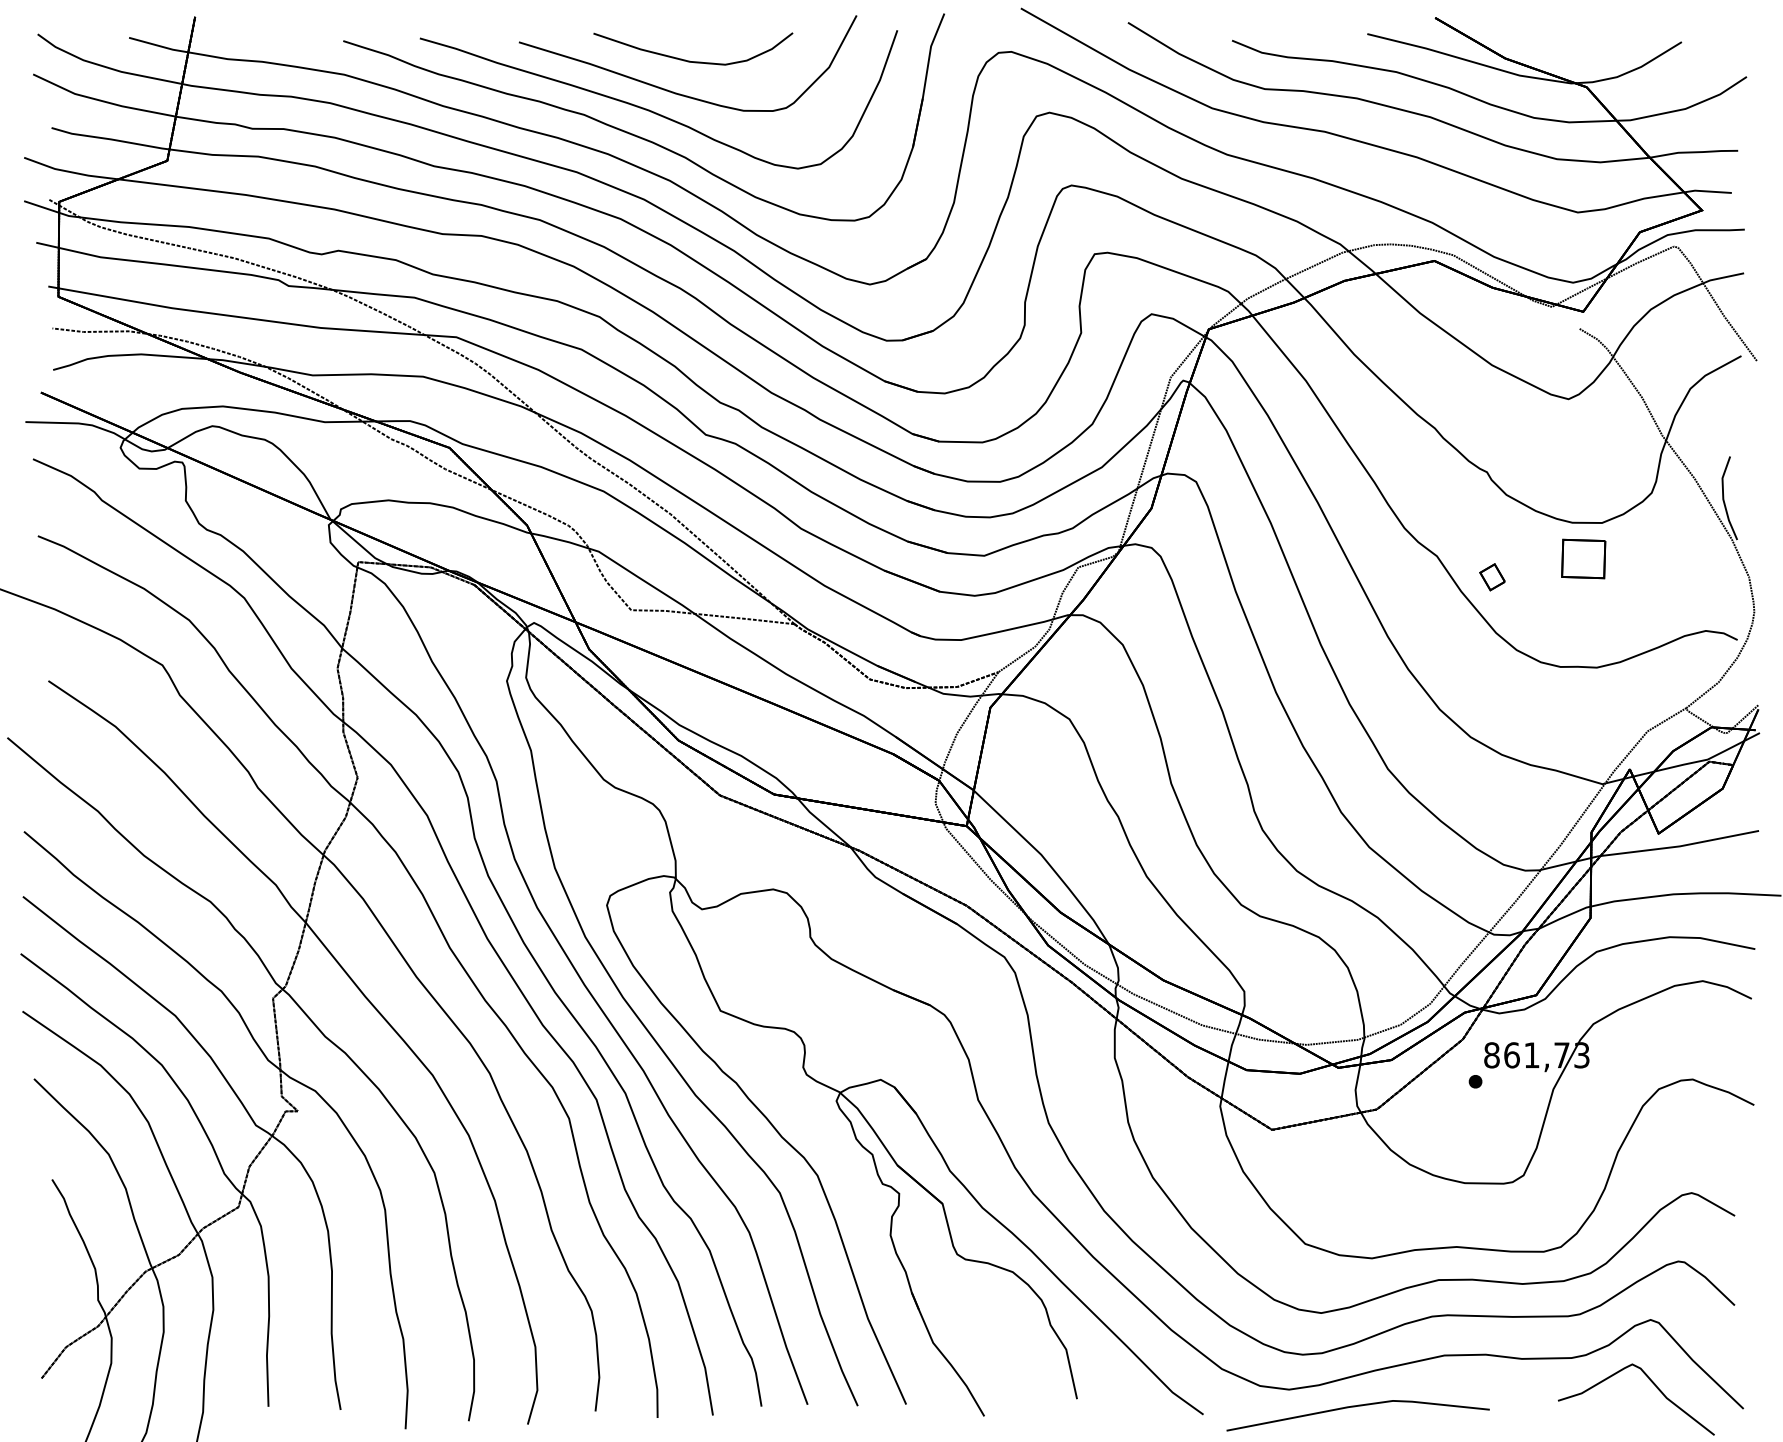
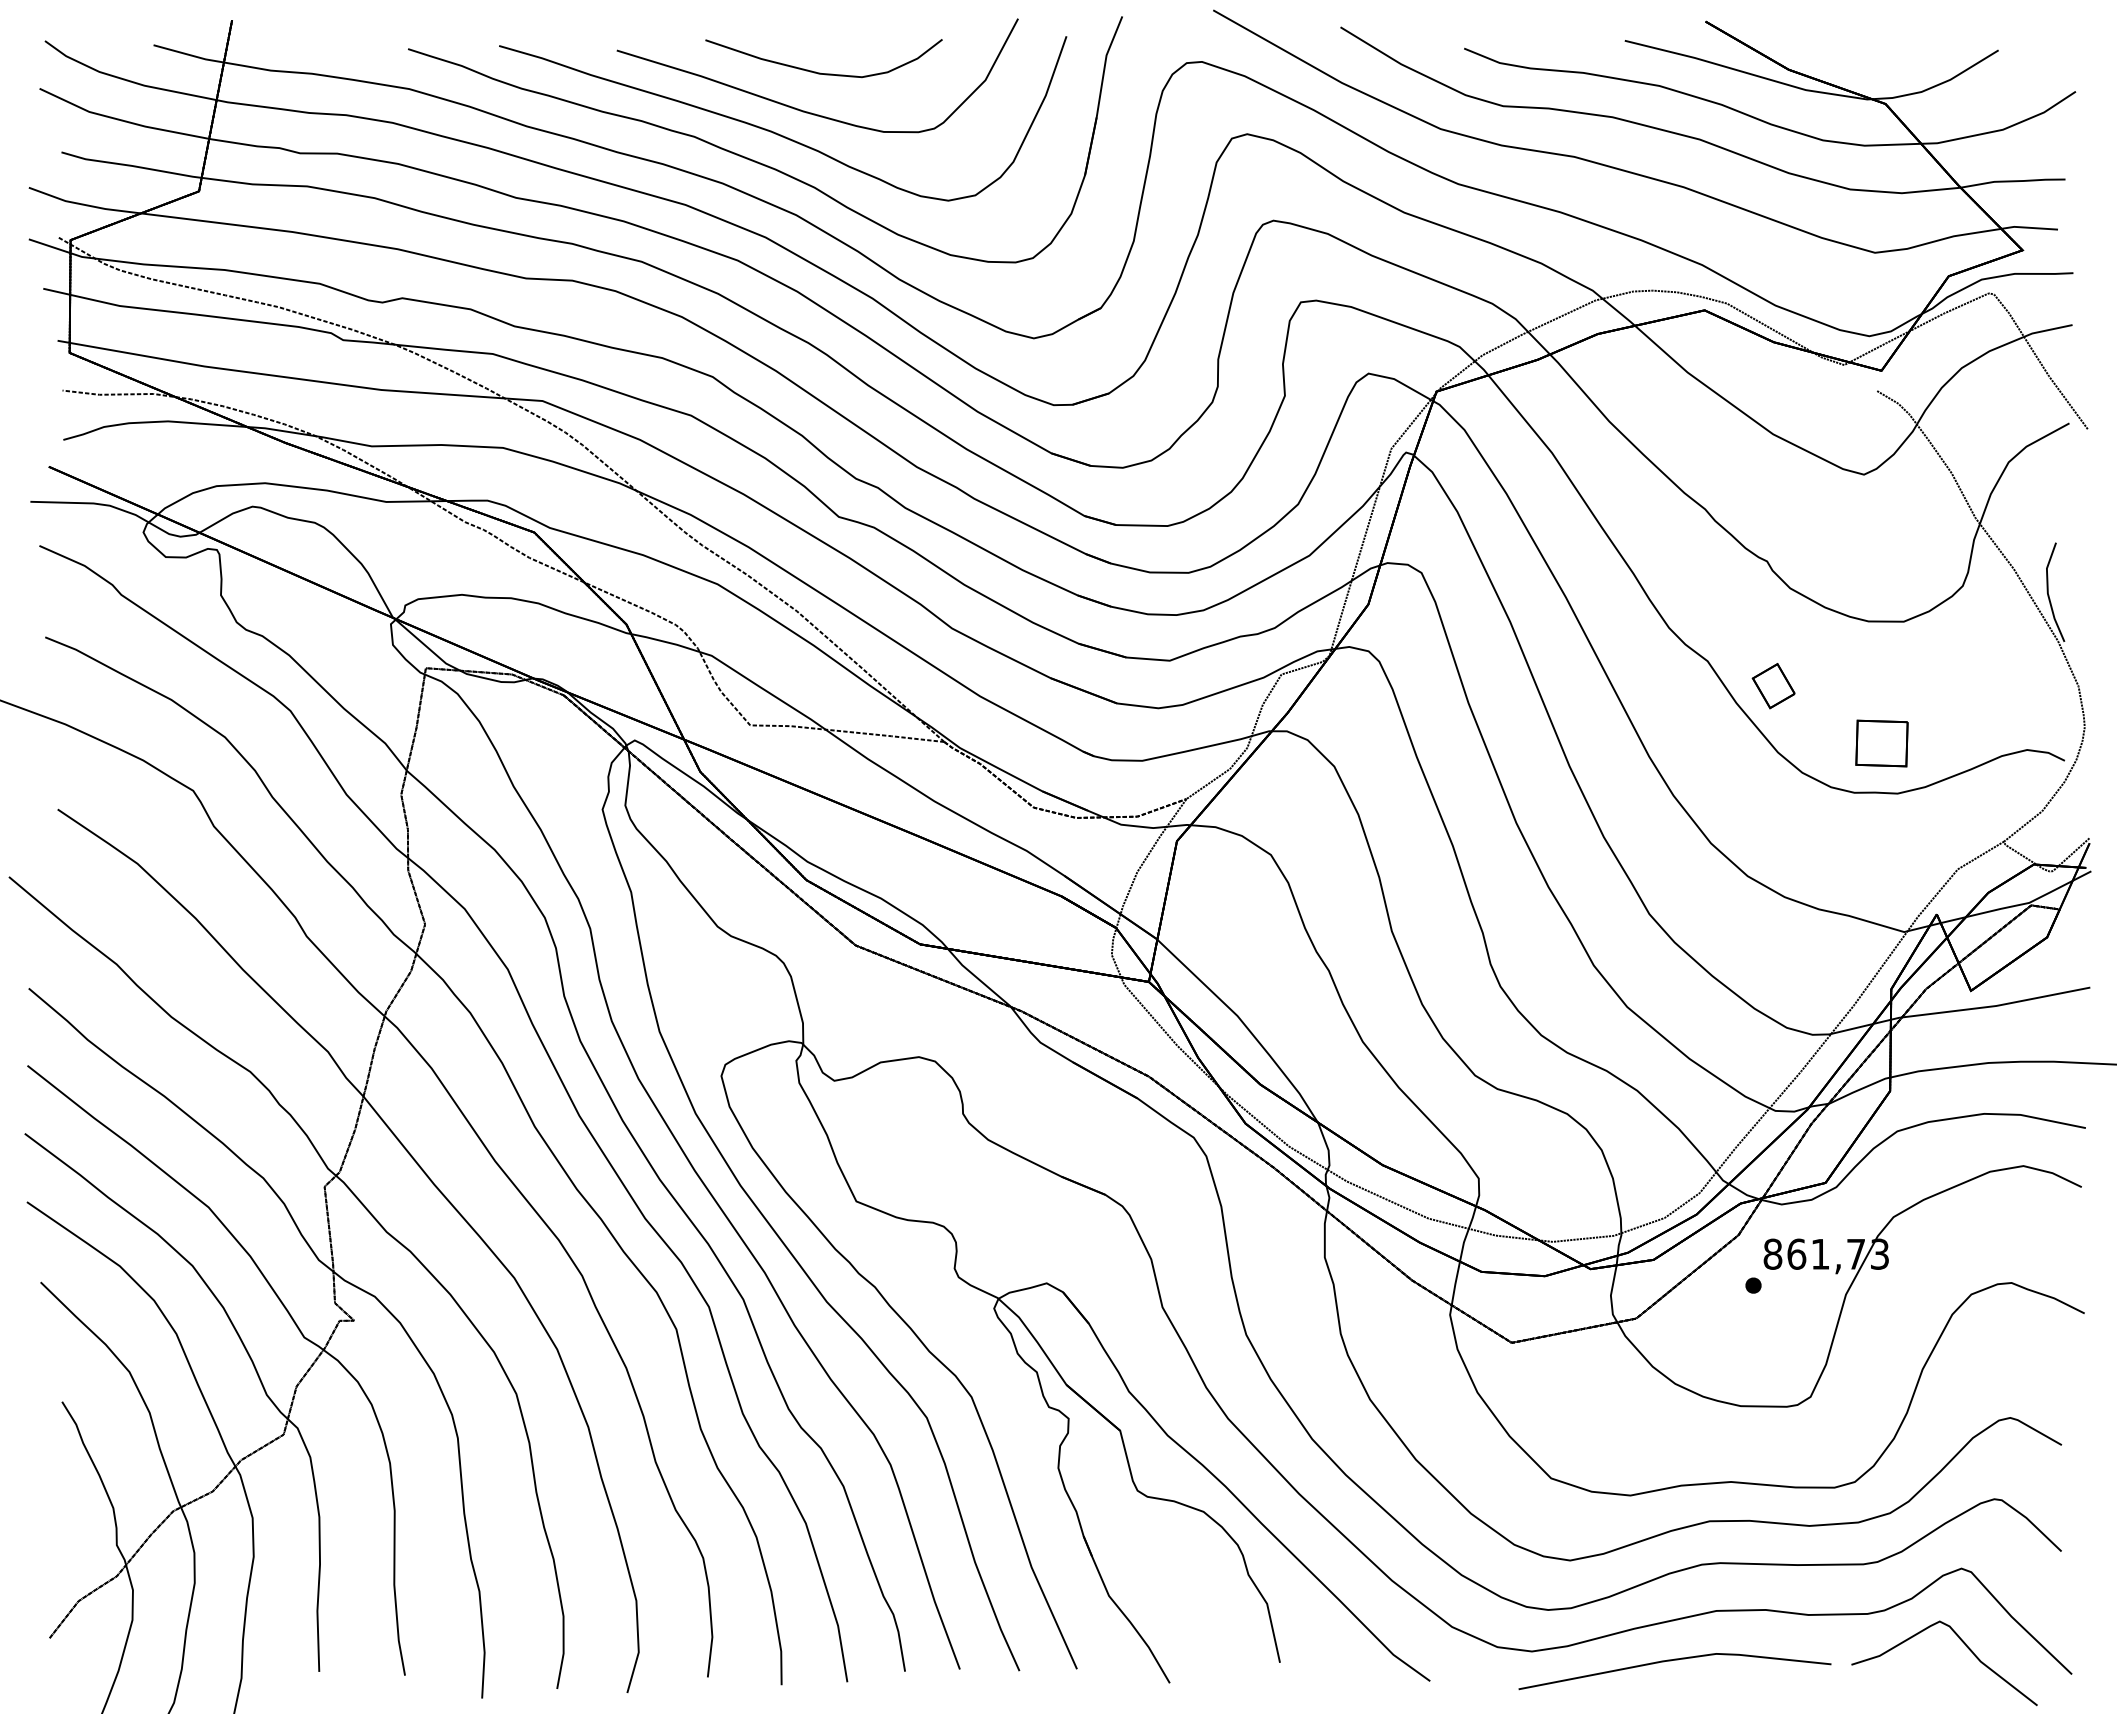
part: (1583, 558) -> (1881, 743), moved
part: (1492, 577) -> (1773, 686), size x1.43
line: (1355, 1407) -> (1671, 1661), moved

